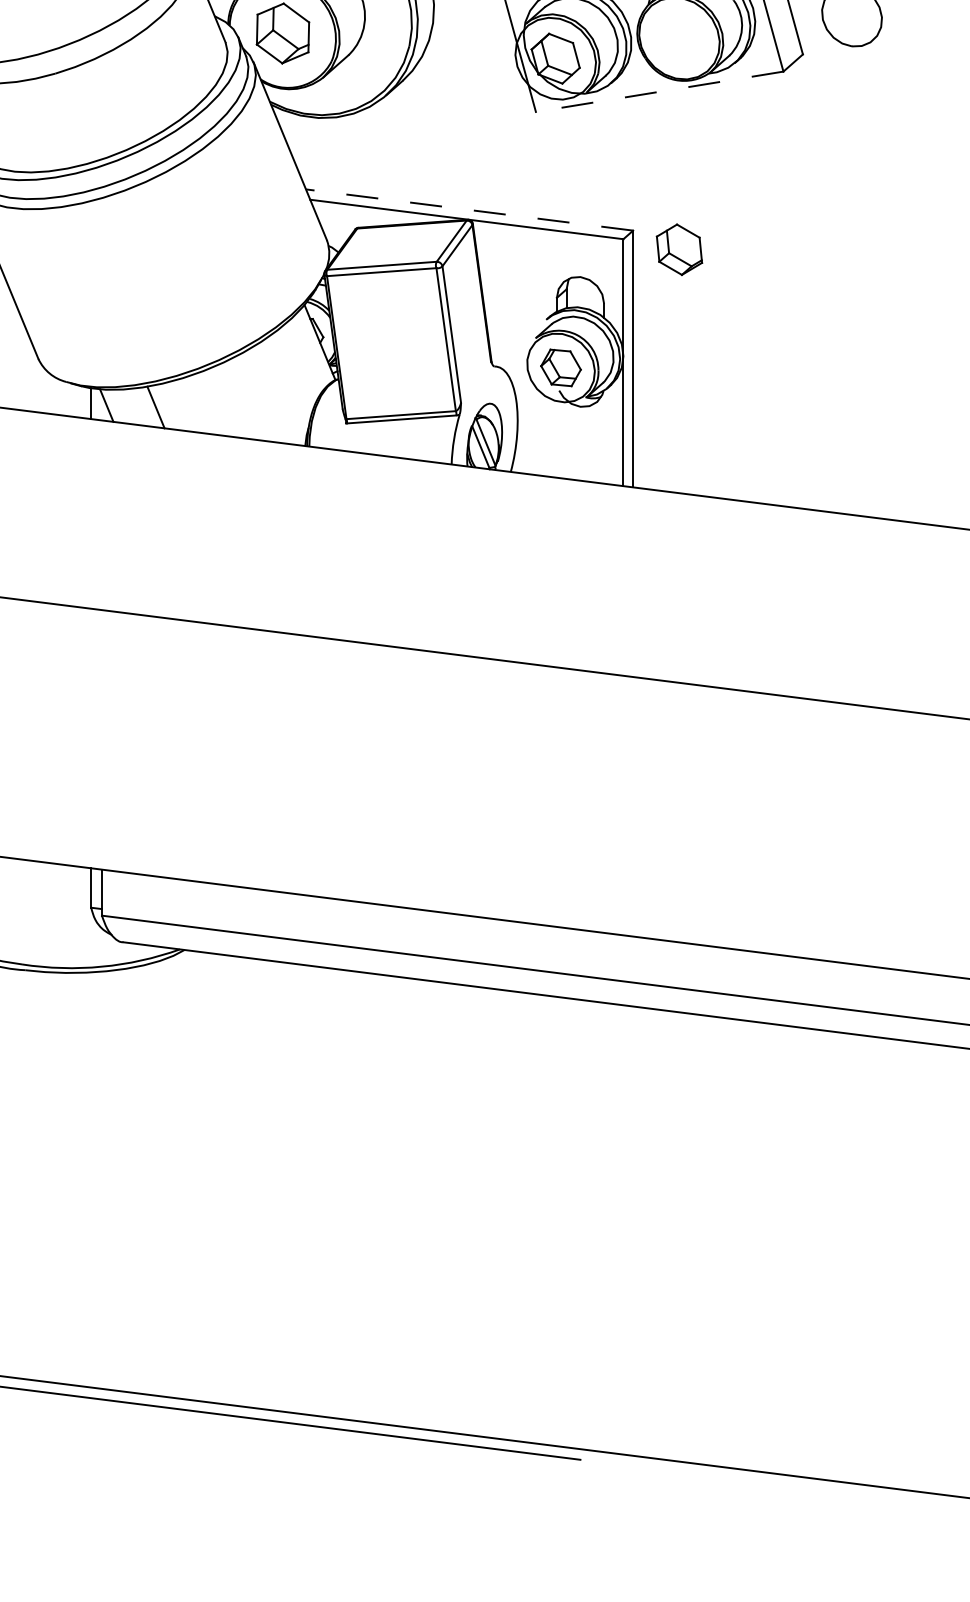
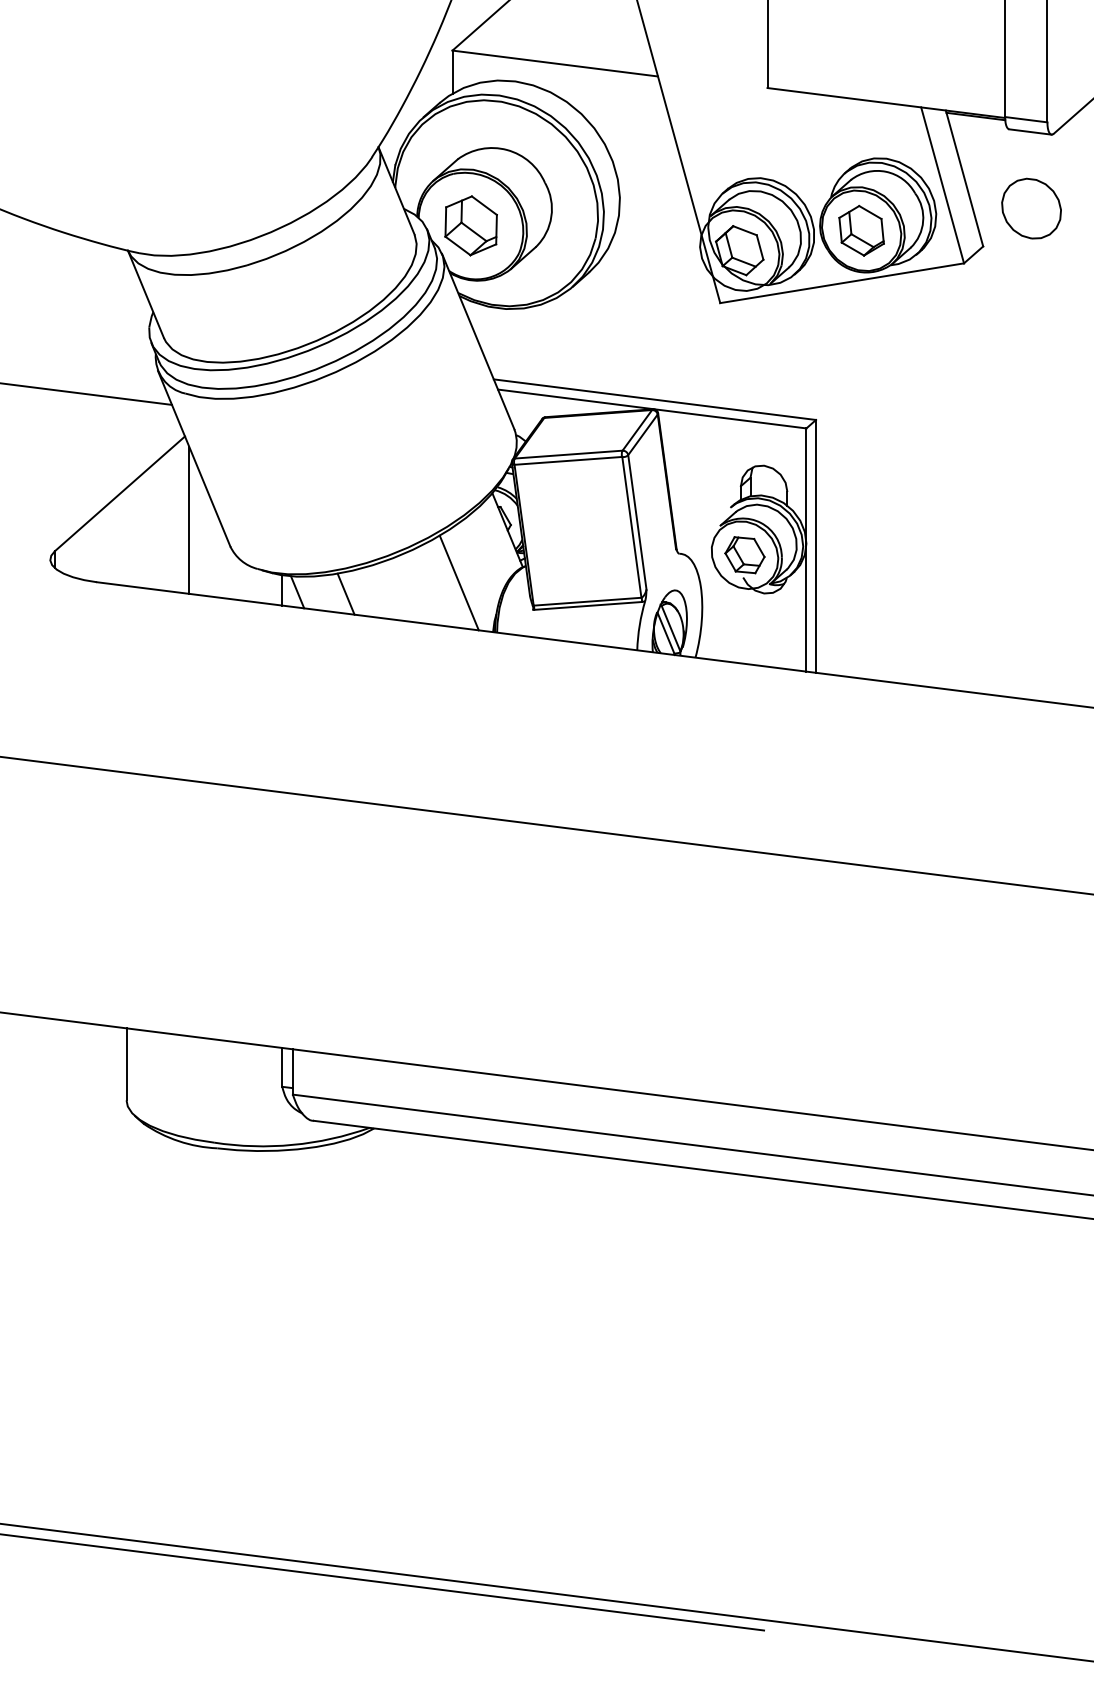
line: (659, 92) -> (841, 283), dashed -> solid
line: (469, 209) -> (654, 399), dashed -> solid
part: (679, 249) -> (861, 230), moved
line: (270, 395) -> (458, 582), added

